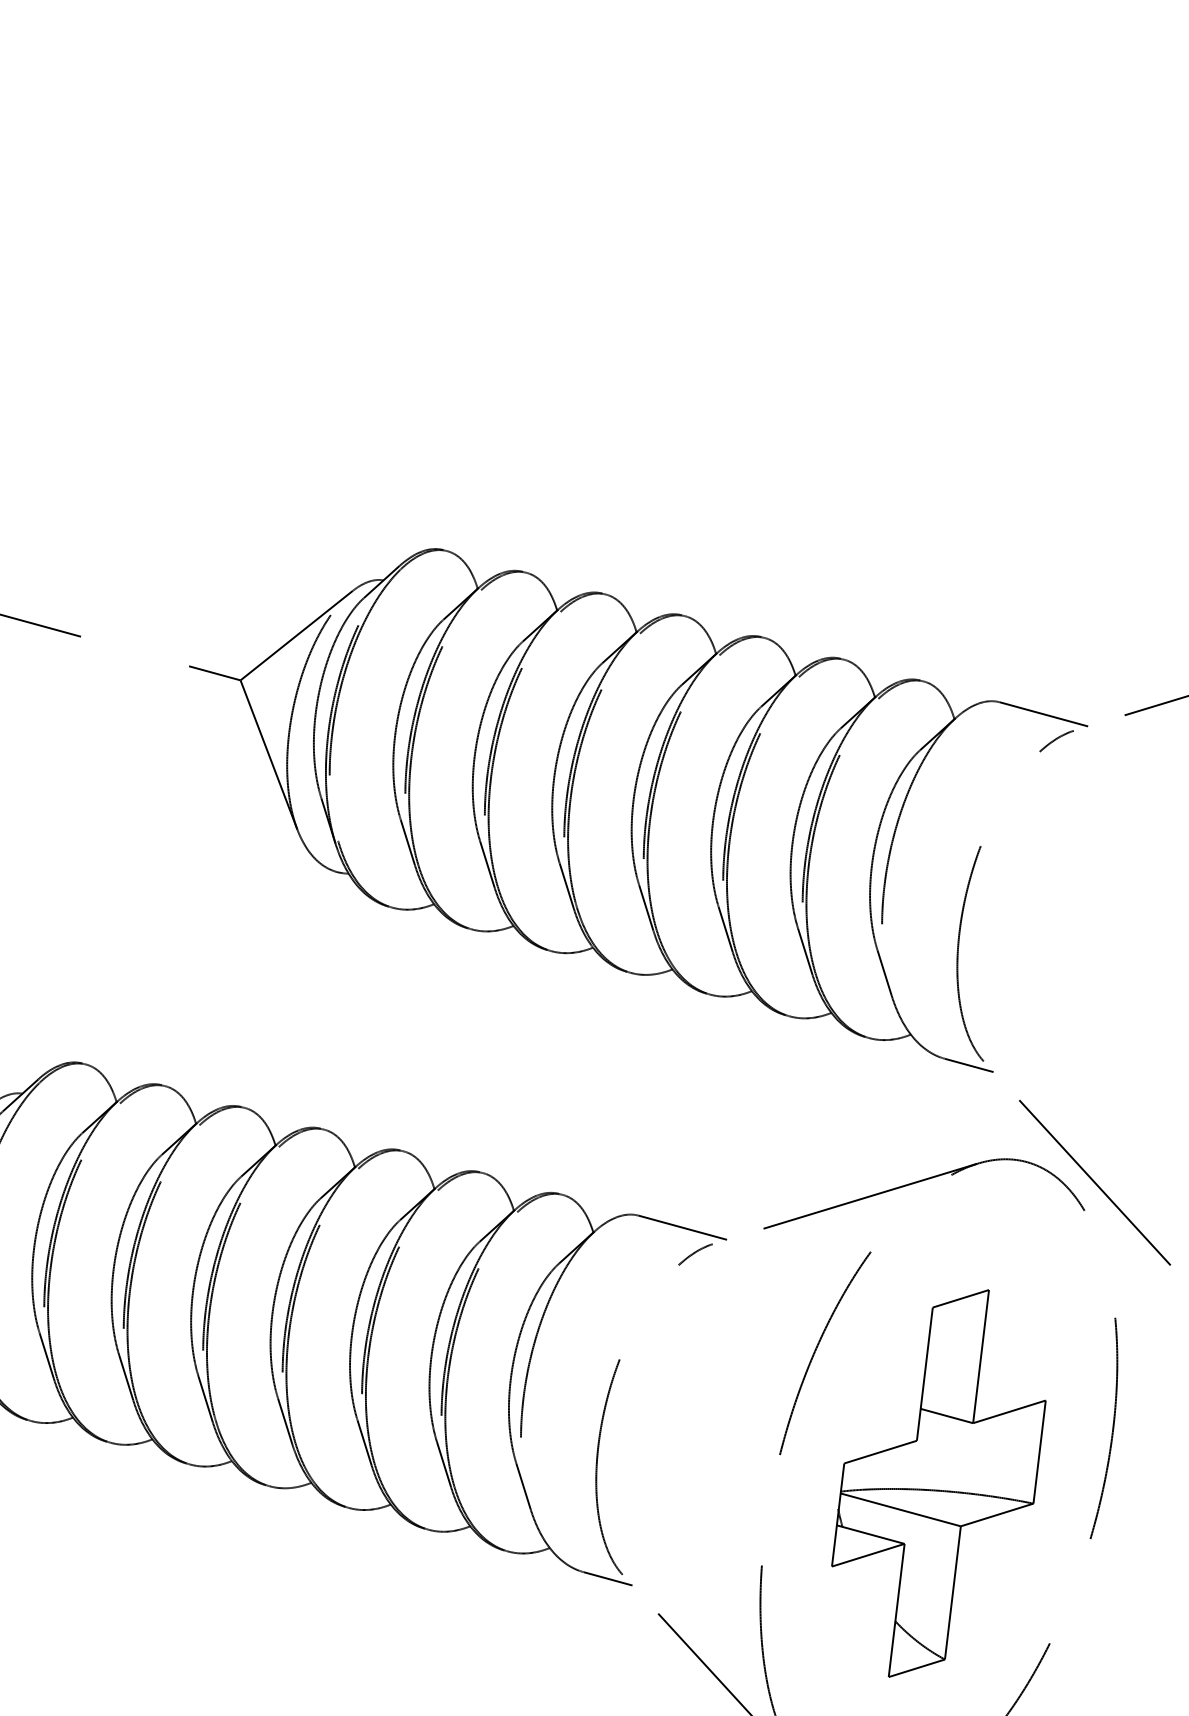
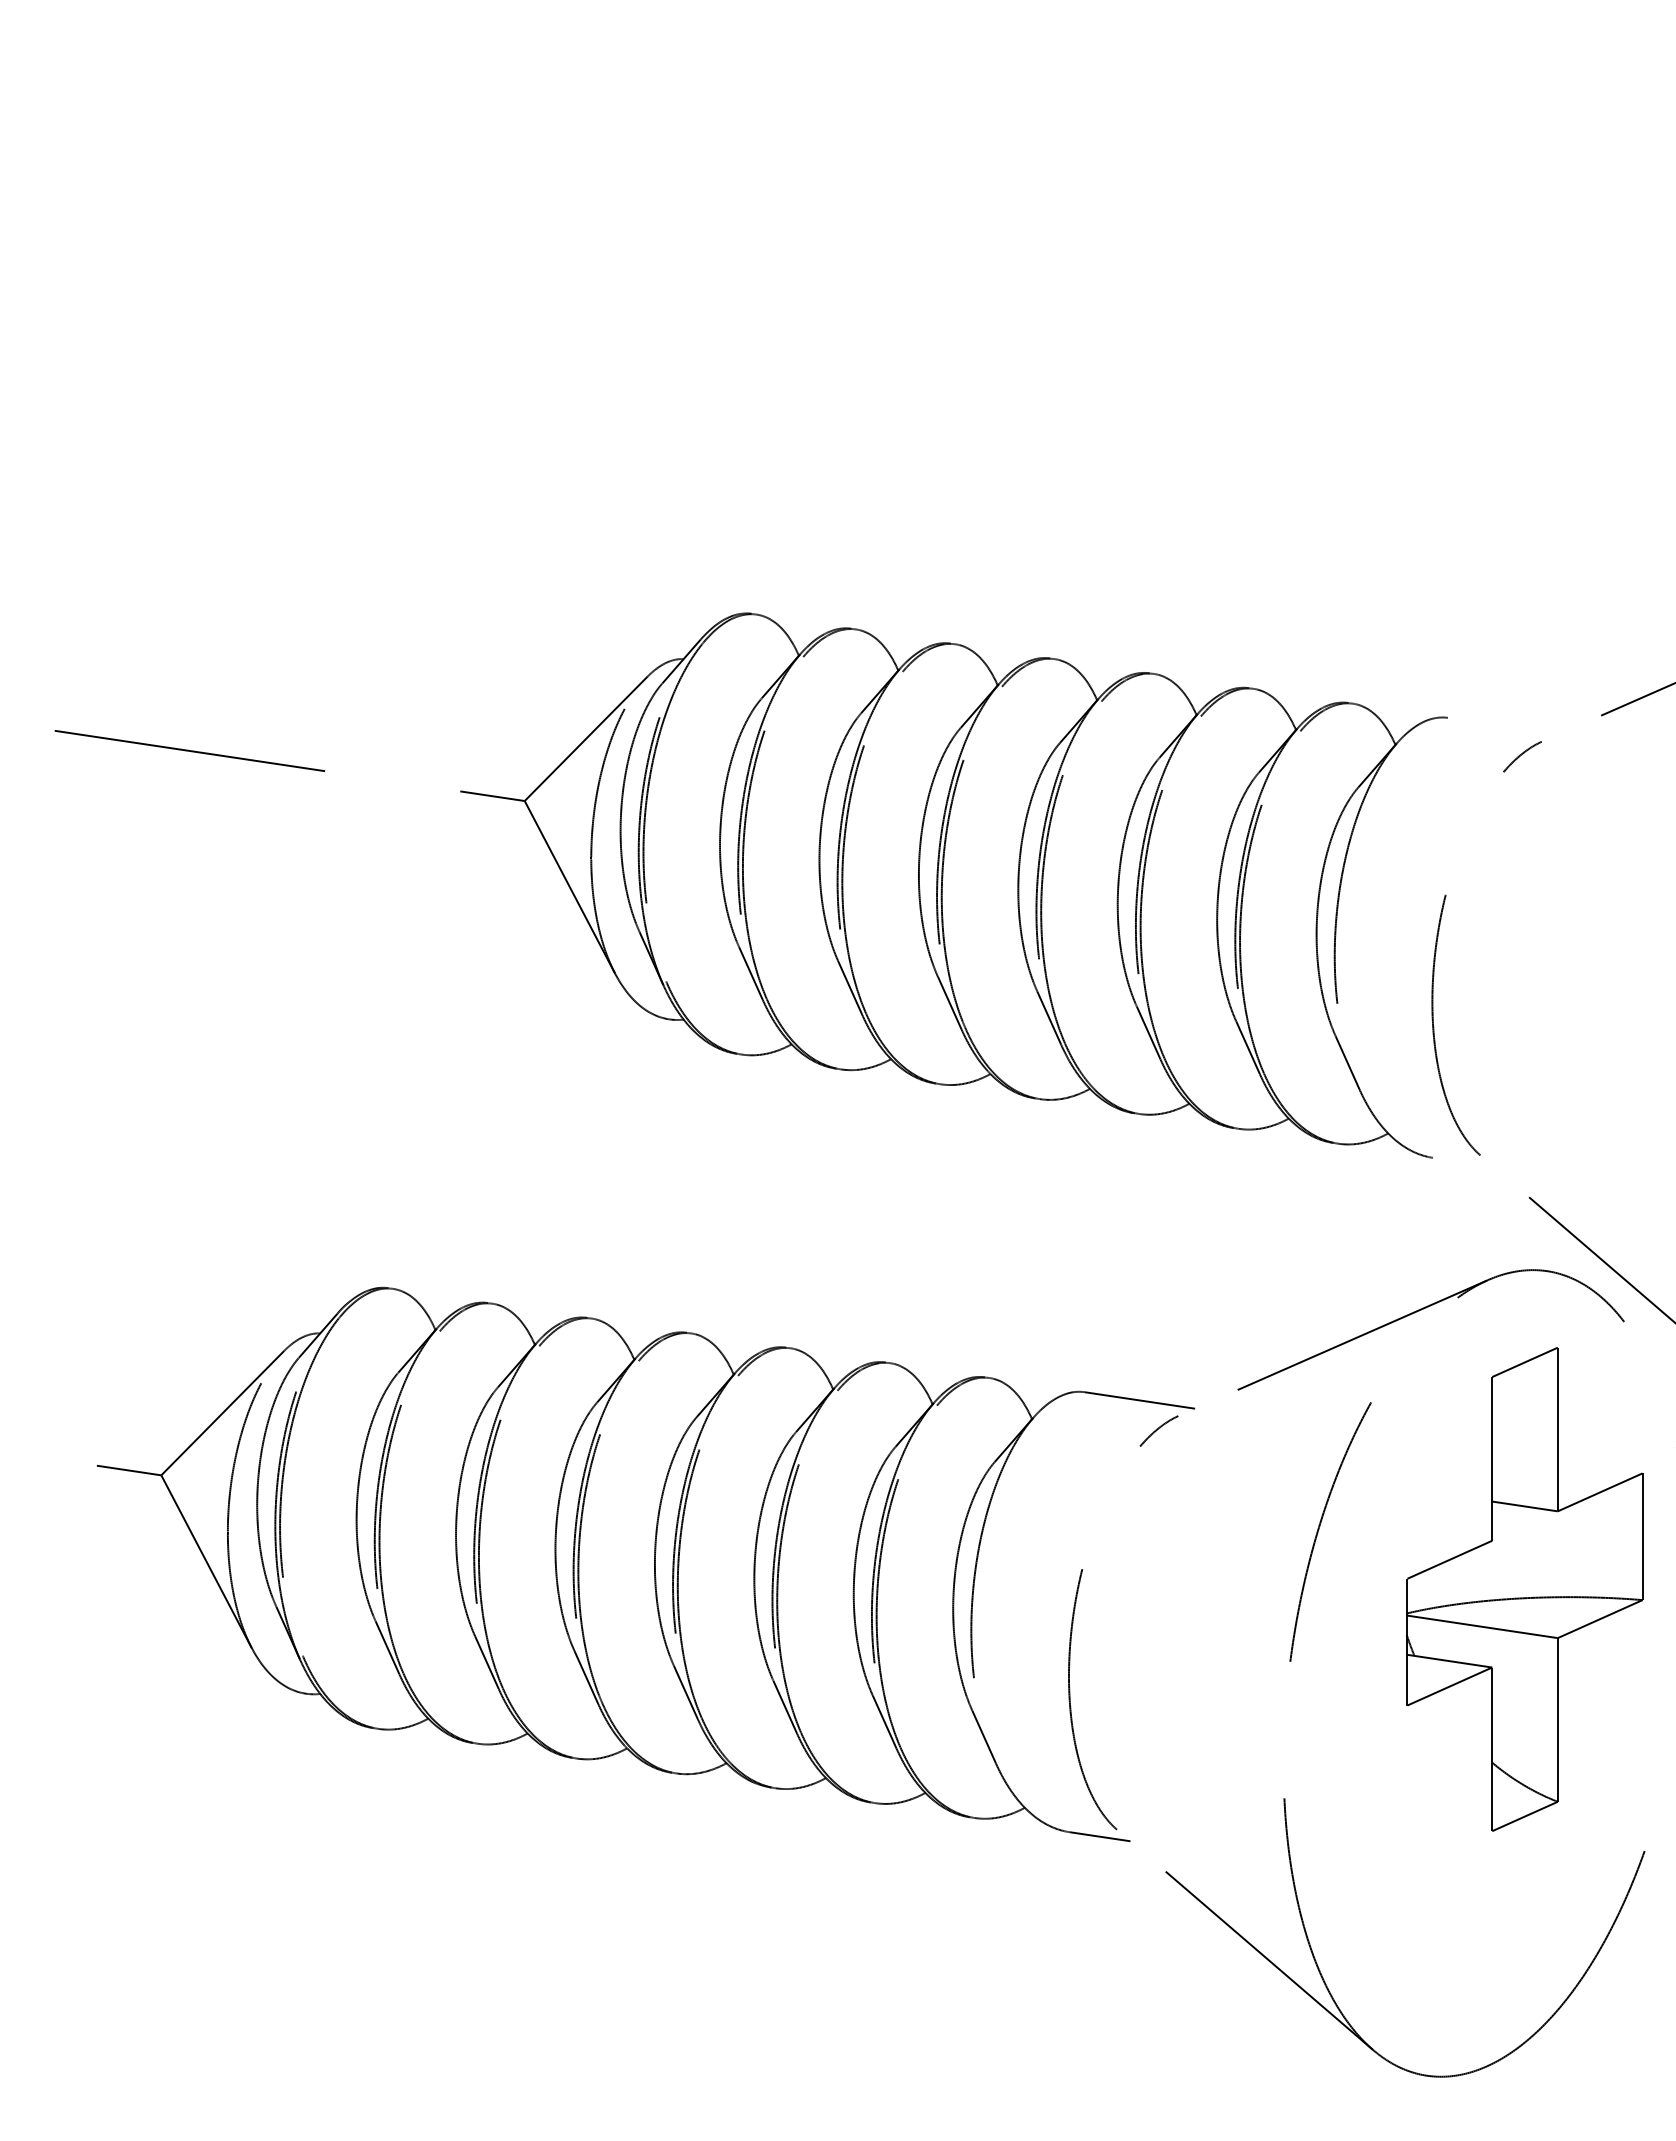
line: (1043, 713) -> (1502, 725), removed
line: (969, 1064) -> (1463, 1161), removed
part: (938, 1483) -> (1524, 1589), moved

